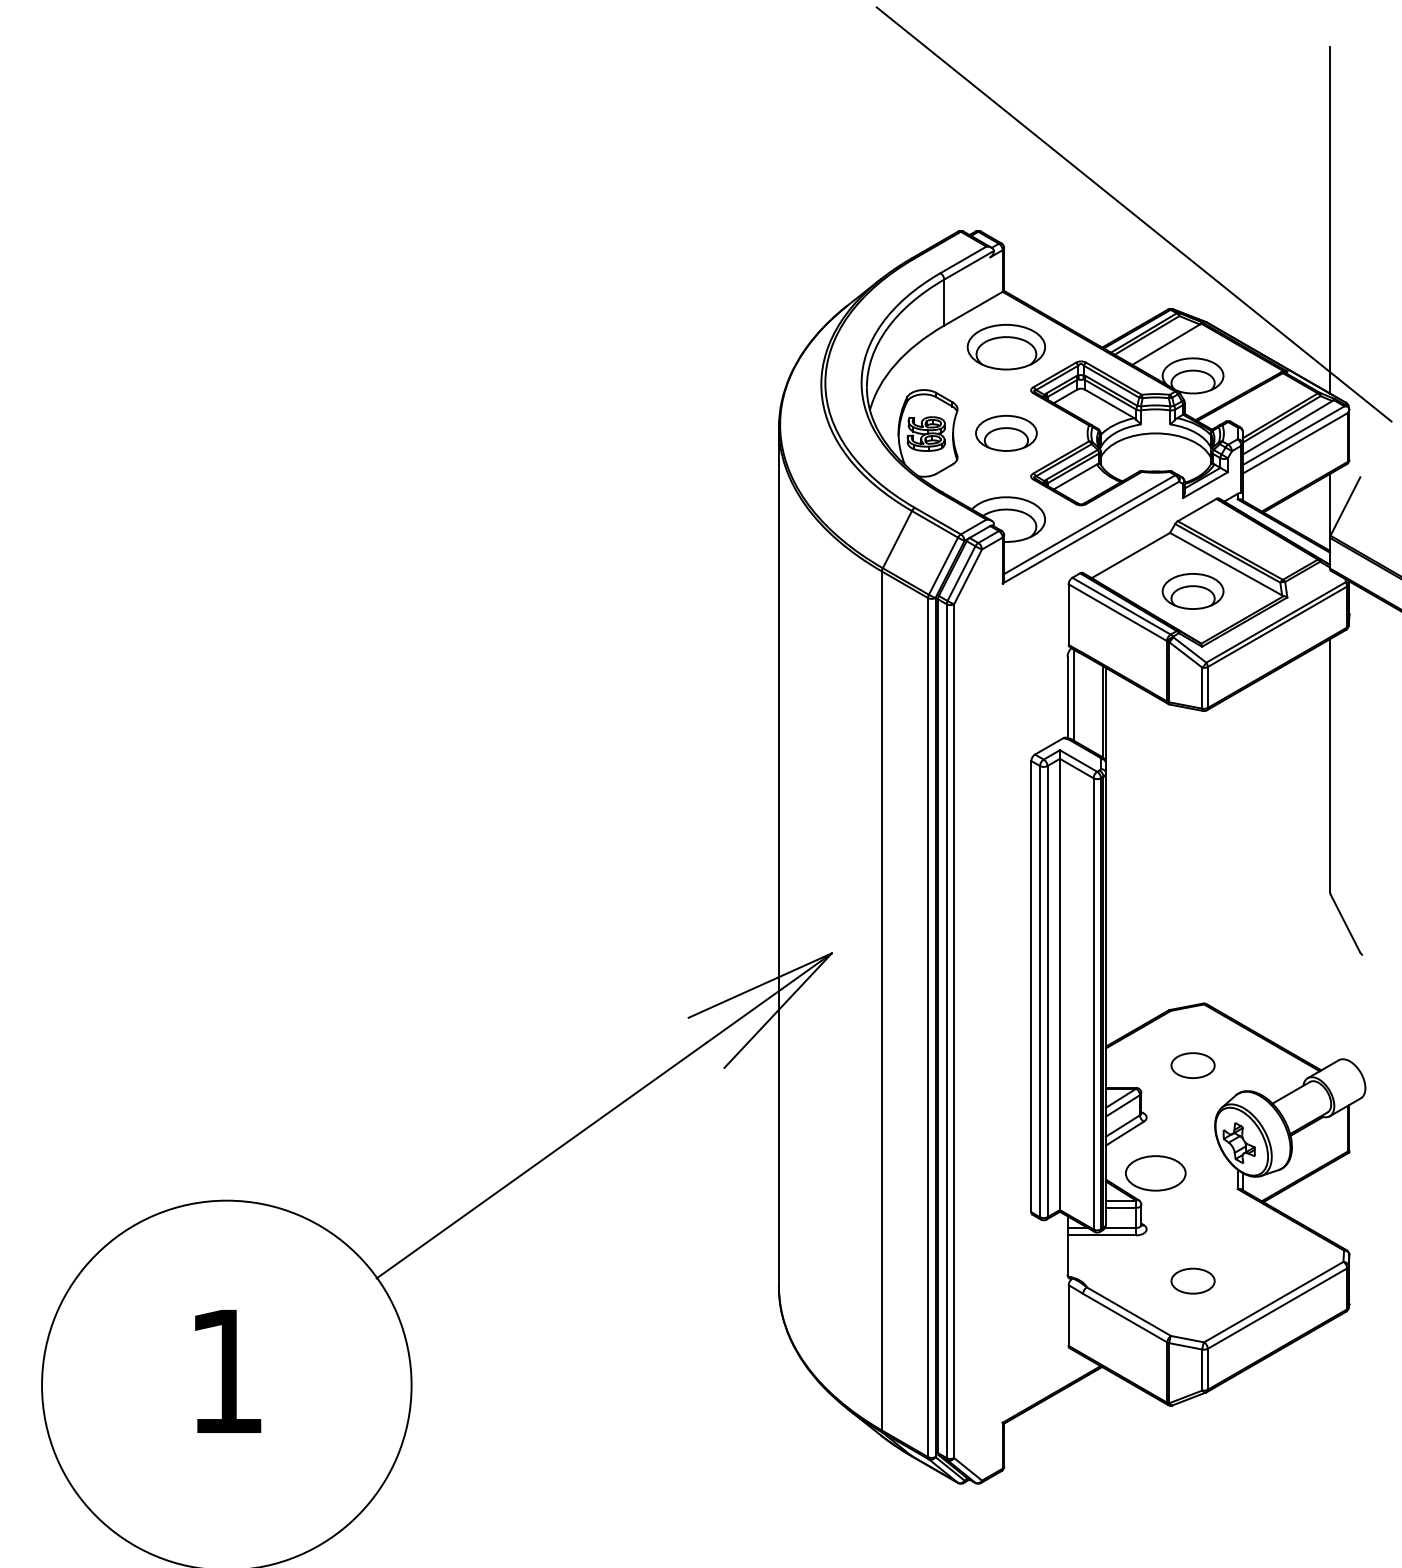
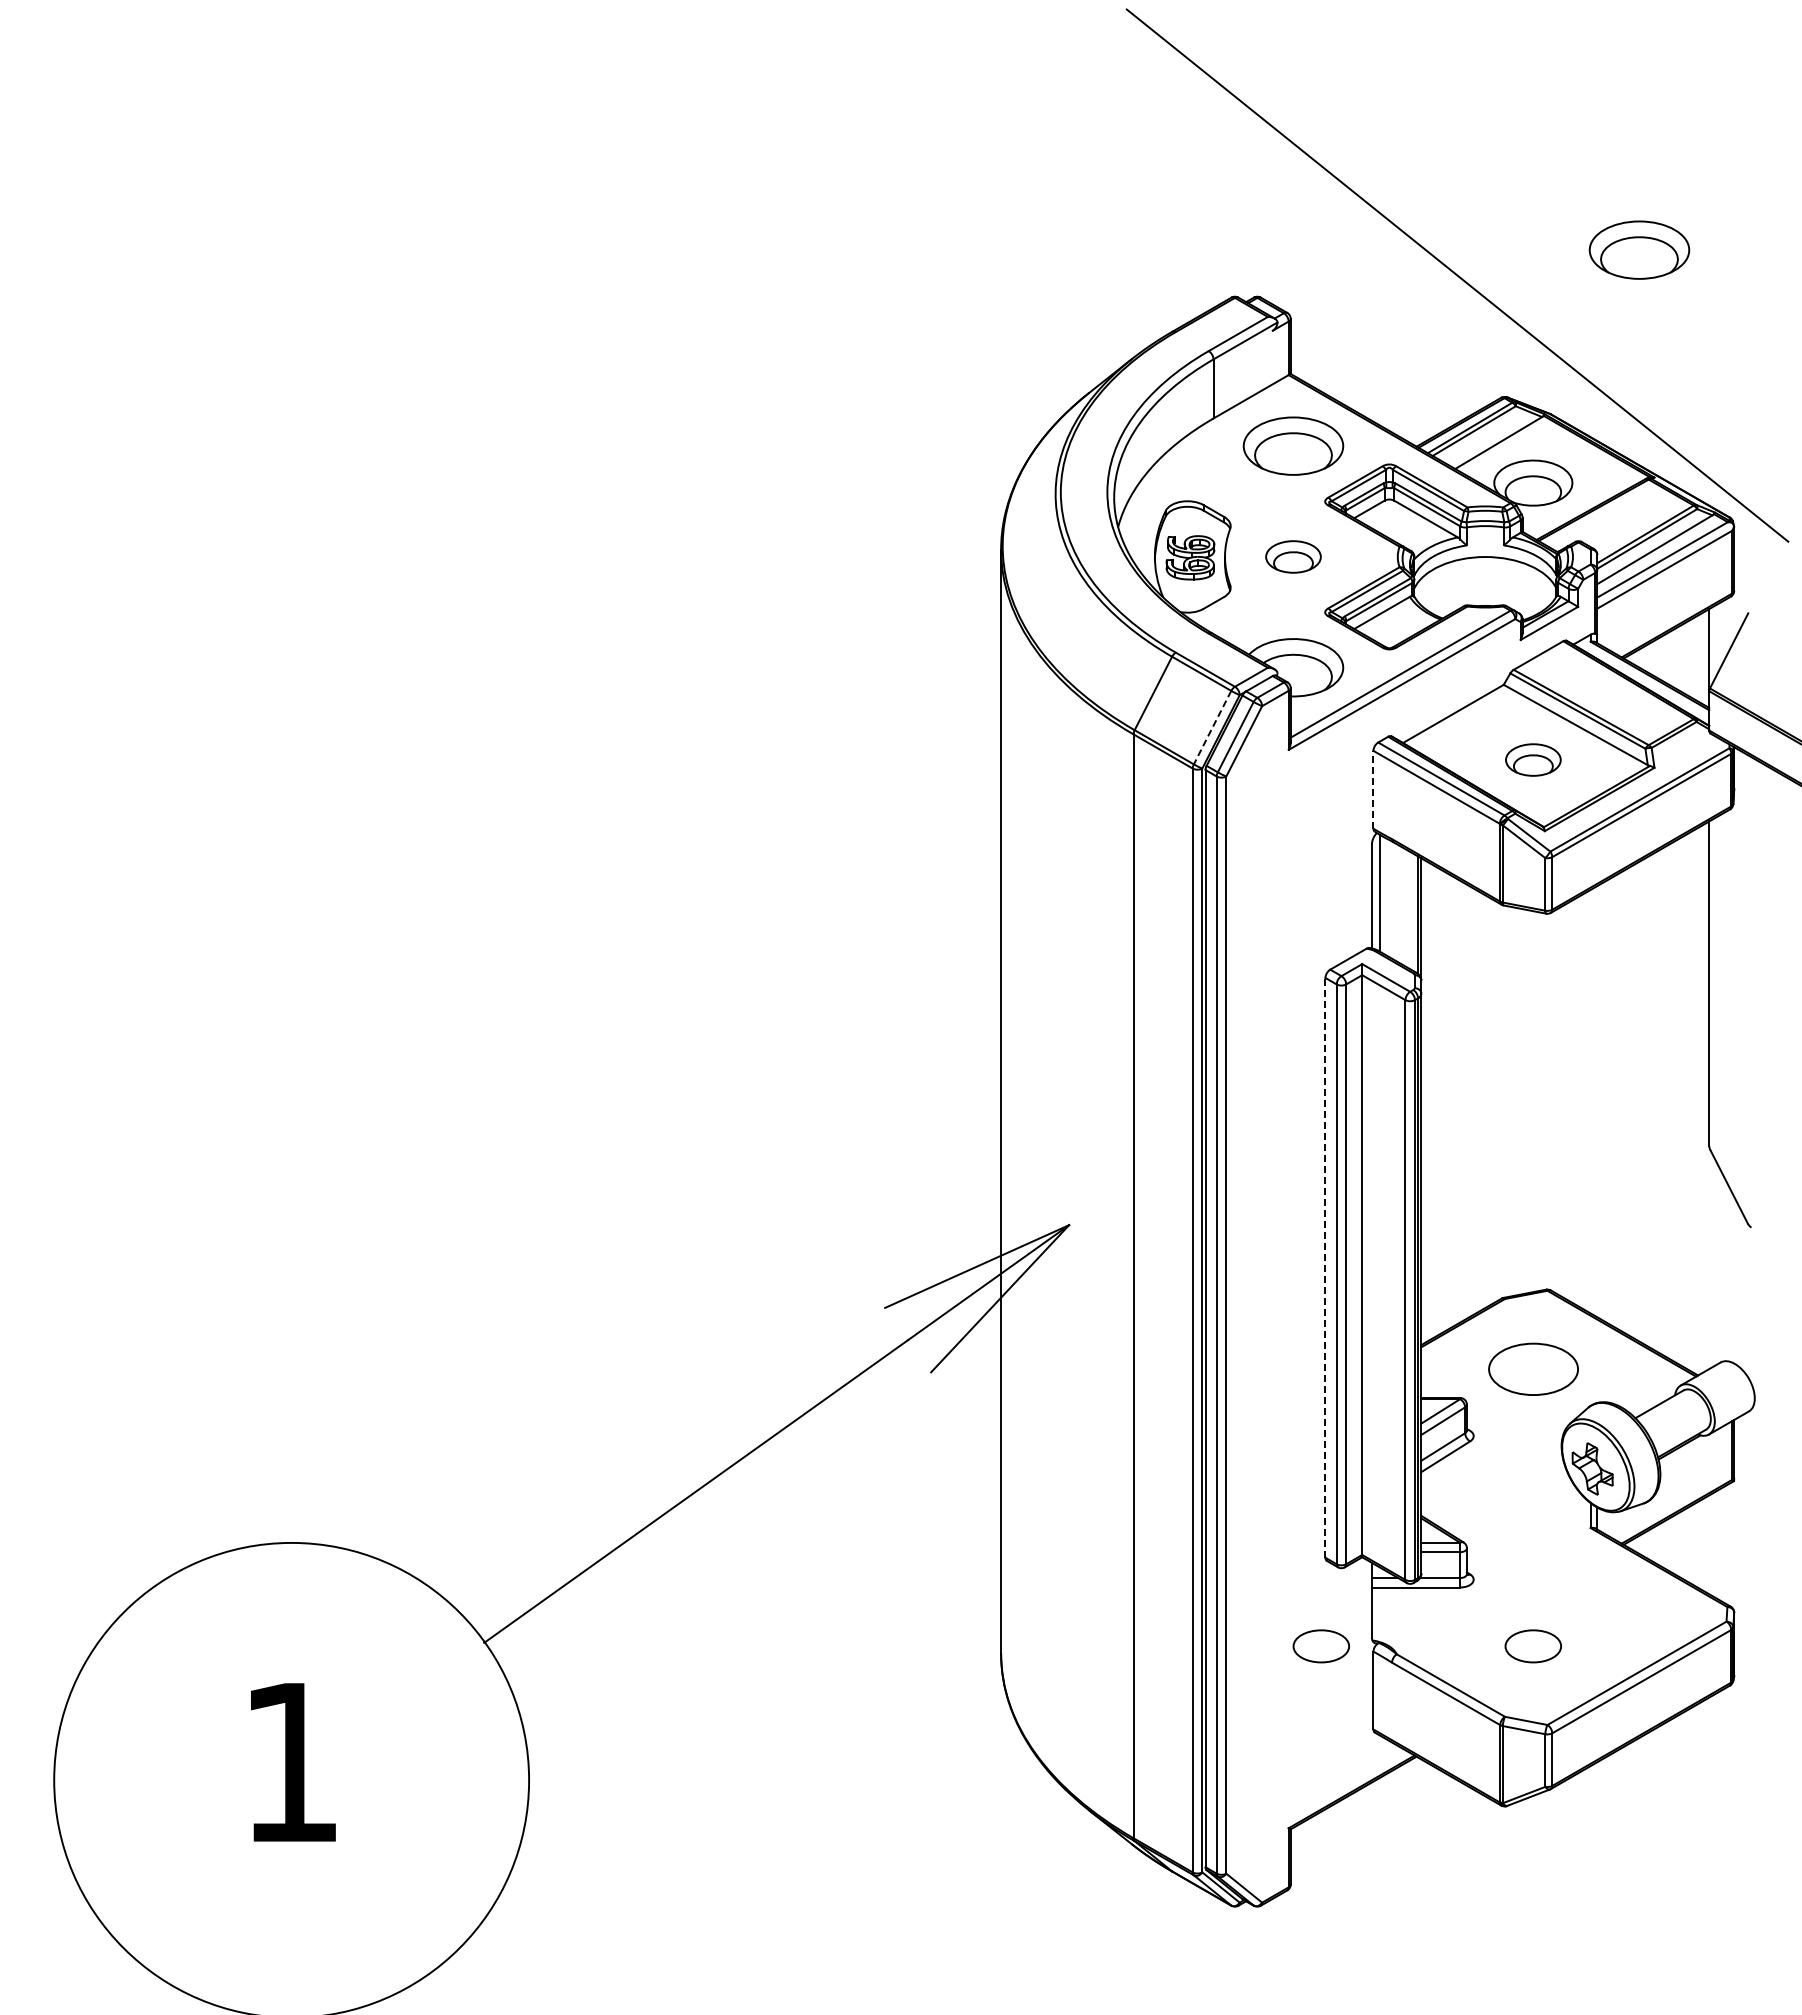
part: (1275, 194) -> (1639, 249), added
line: (1330, 219) -> (1709, 282), removed
part: (1006, 433) -> (1293, 556), size x0.7
line: (943, 566) -> (1212, 728), solid -> dashed
part: (1193, 591) -> (1533, 759), size x0.7
line: (1068, 614) -> (1373, 789), solid -> dashed
line: (1031, 986) -> (1325, 1267), solid -> dashed
part: (1192, 1065) -> (1532, 1369), size x1.6
part: (1155, 1173) -> (1485, 1507), removed
part: (1027, 1281) -> (1320, 1646), added

